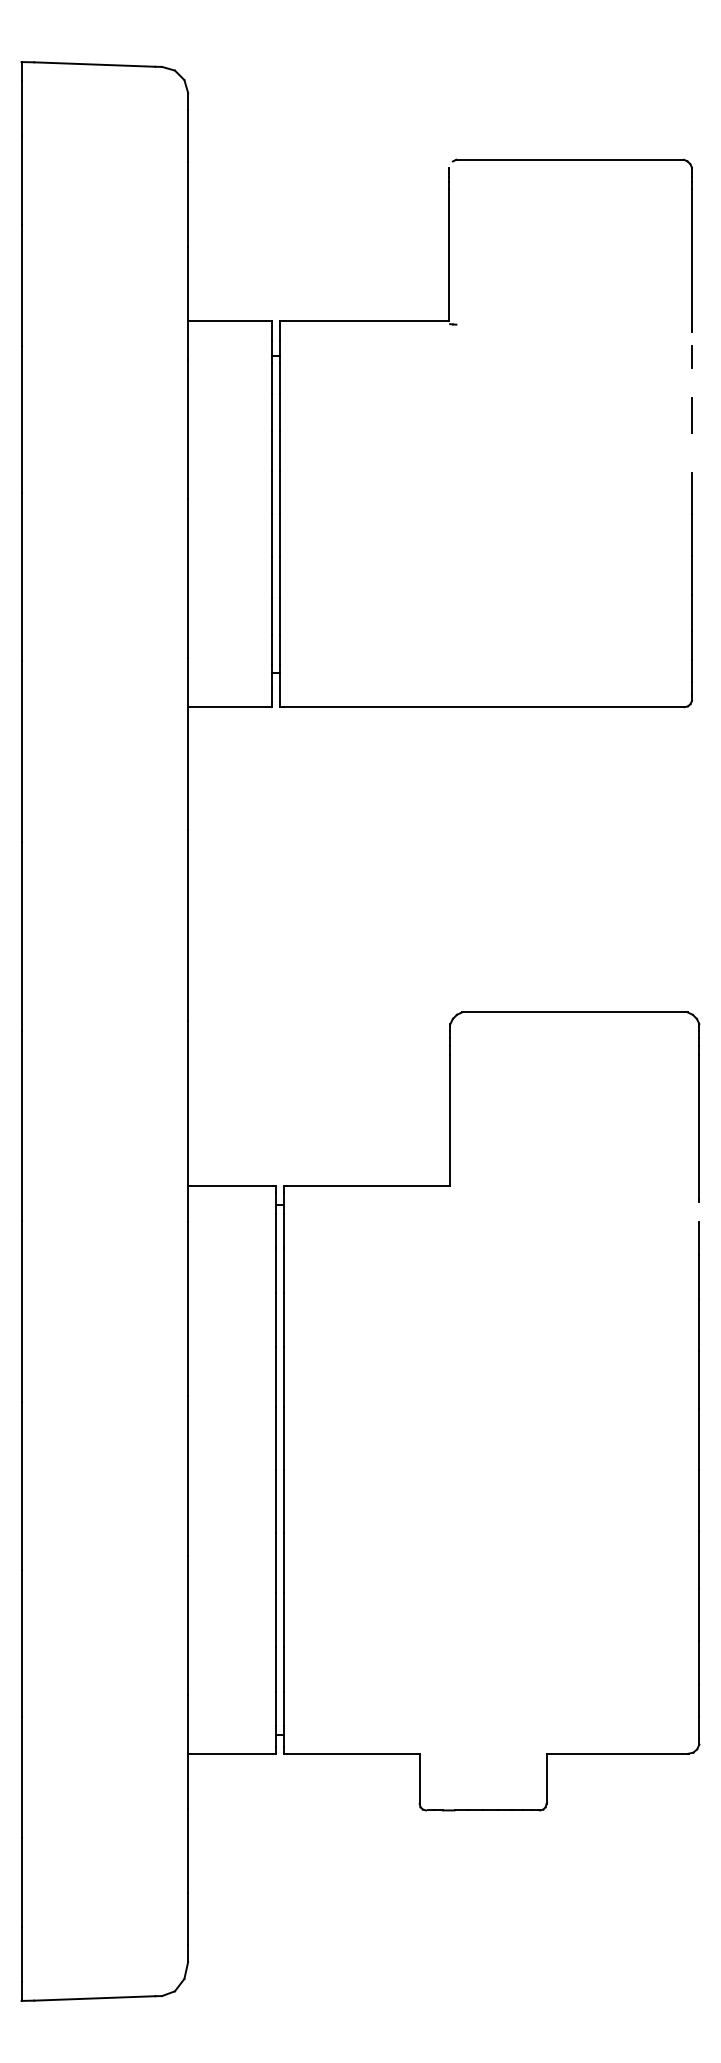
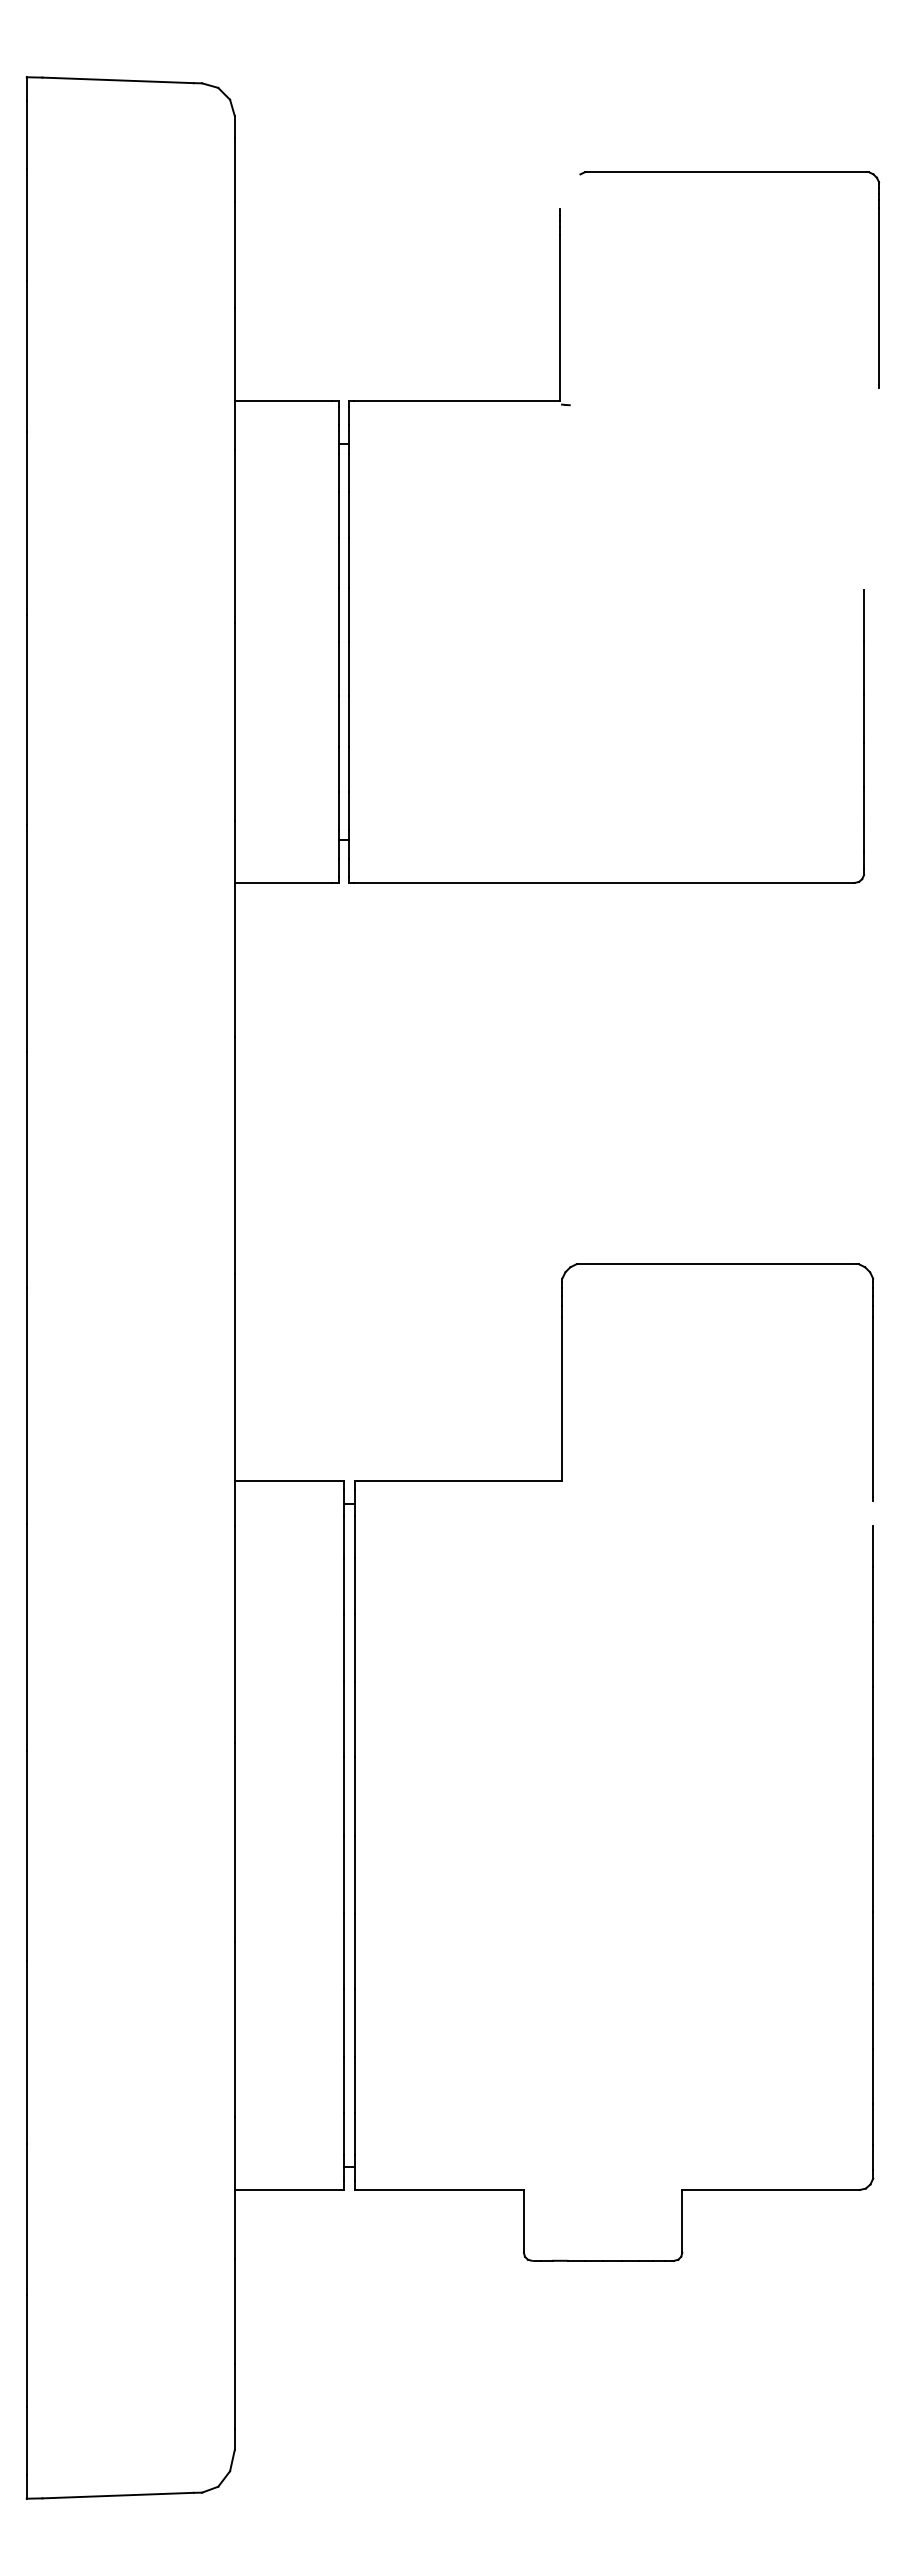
part: (572, 159) -> (729, 172), moved
line: (692, 356) -> (864, 445), removed
line: (692, 415) -> (864, 518), removed

